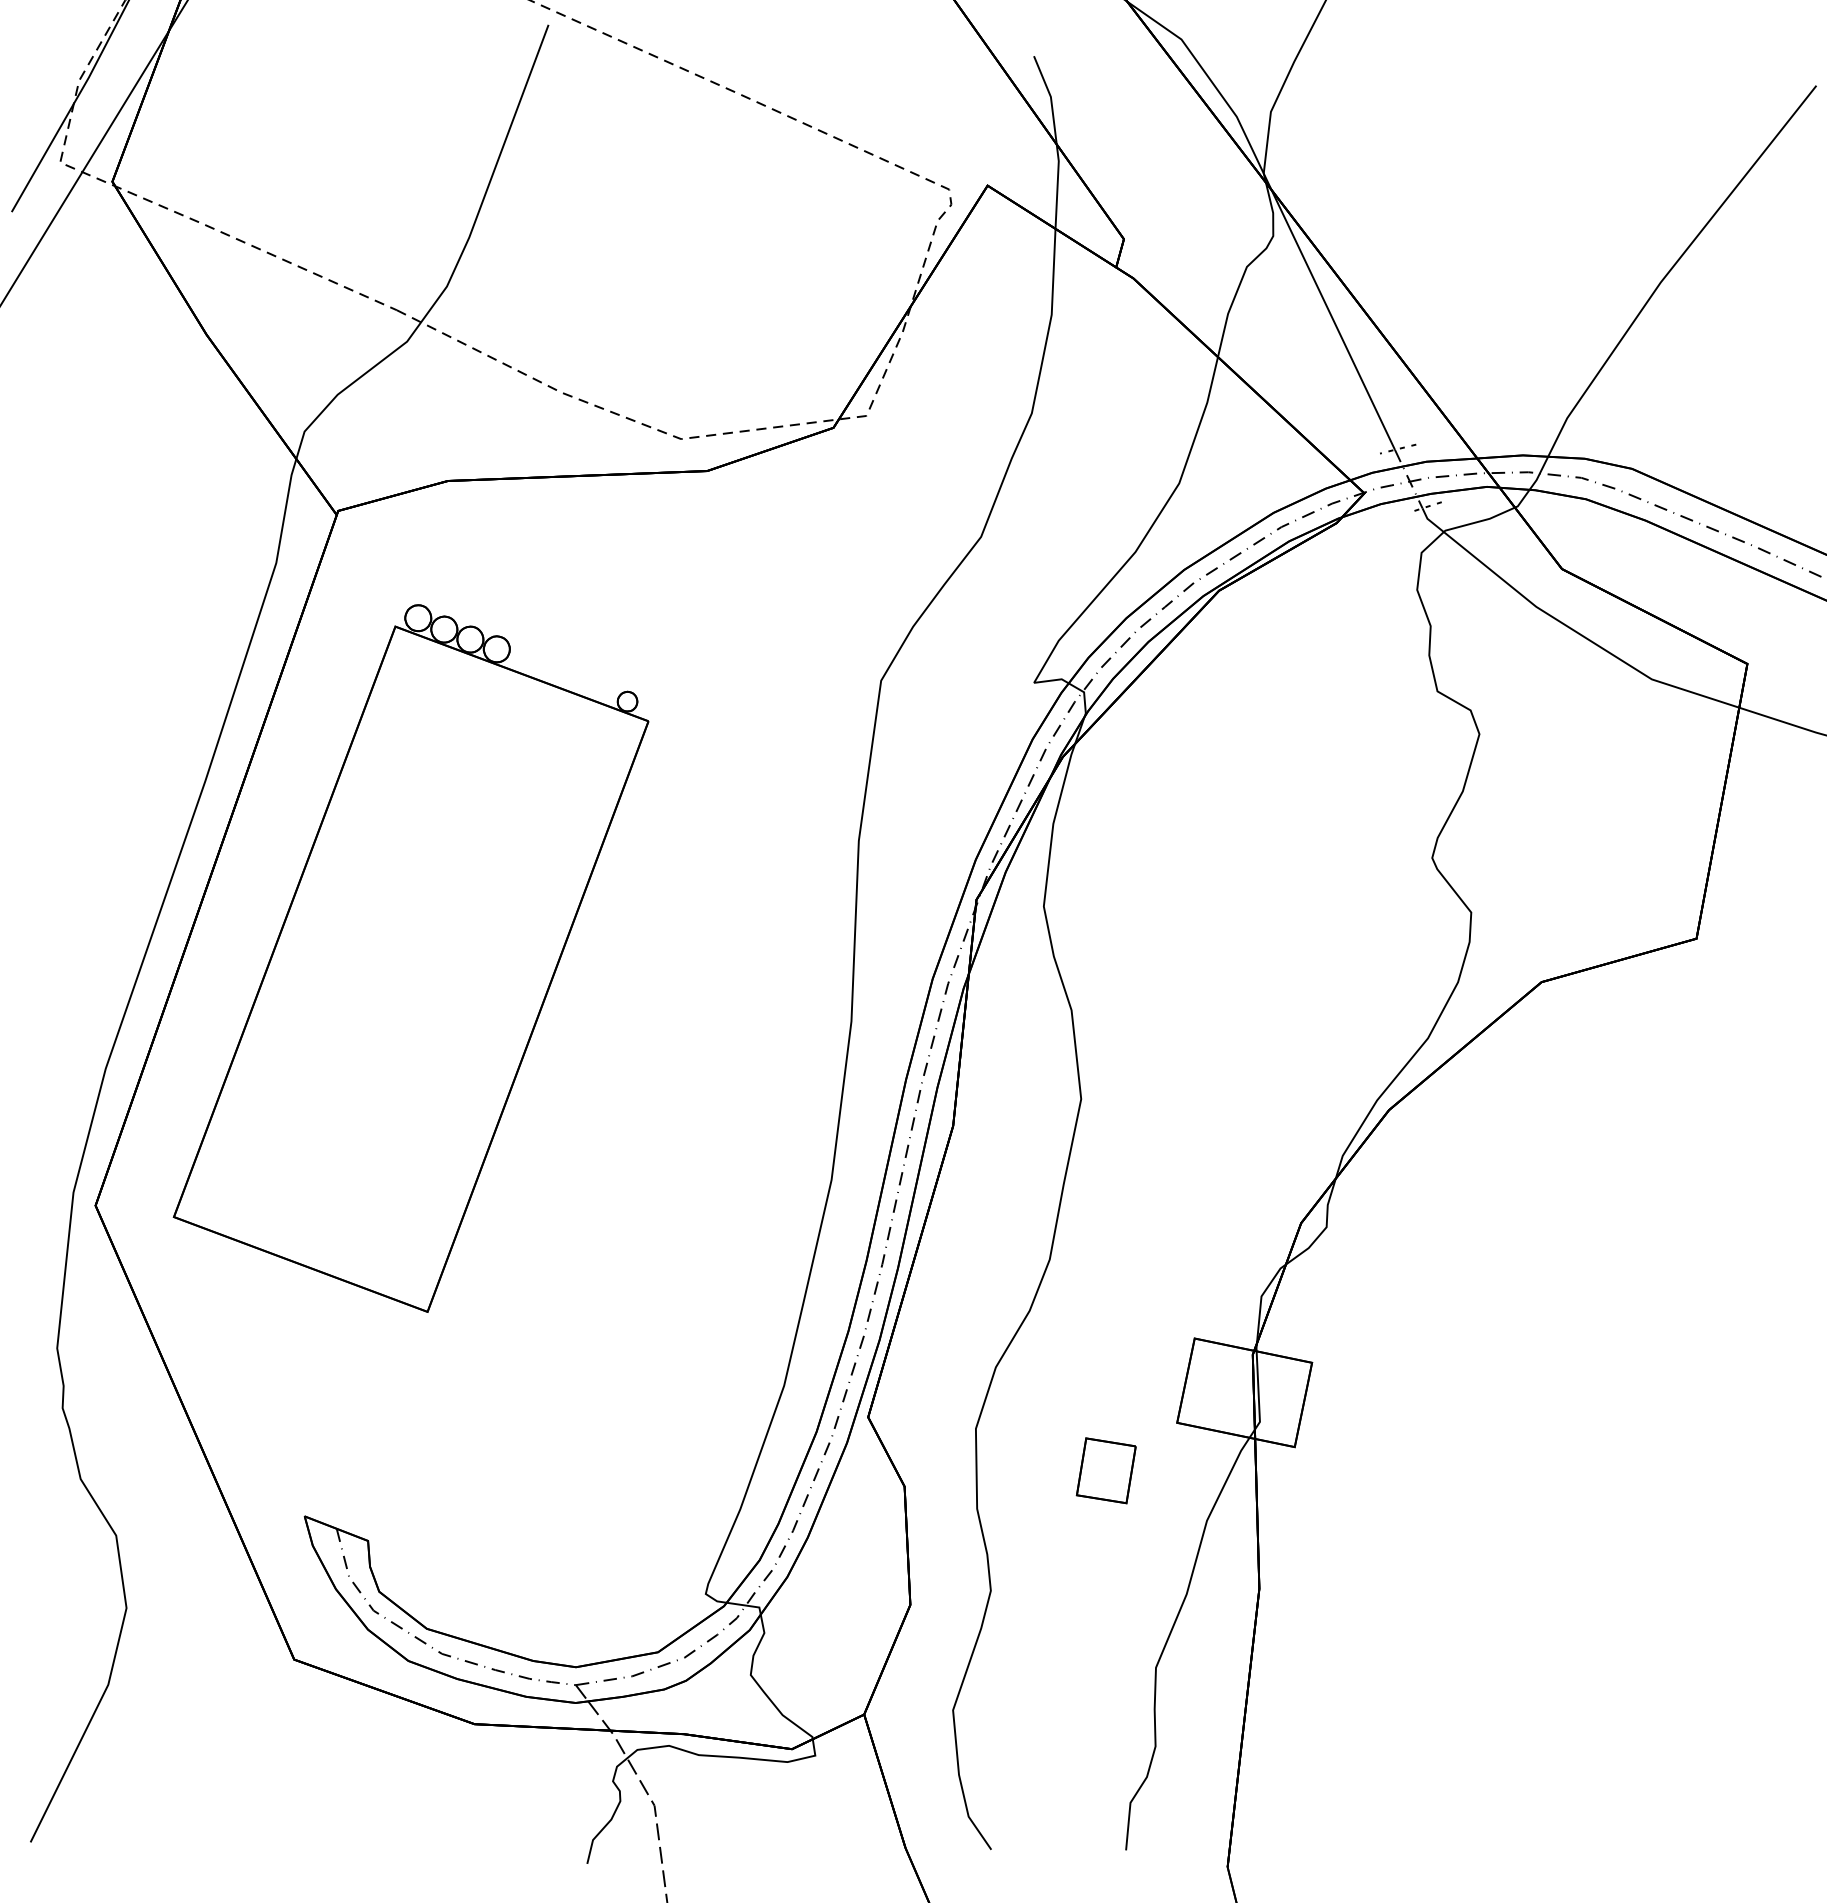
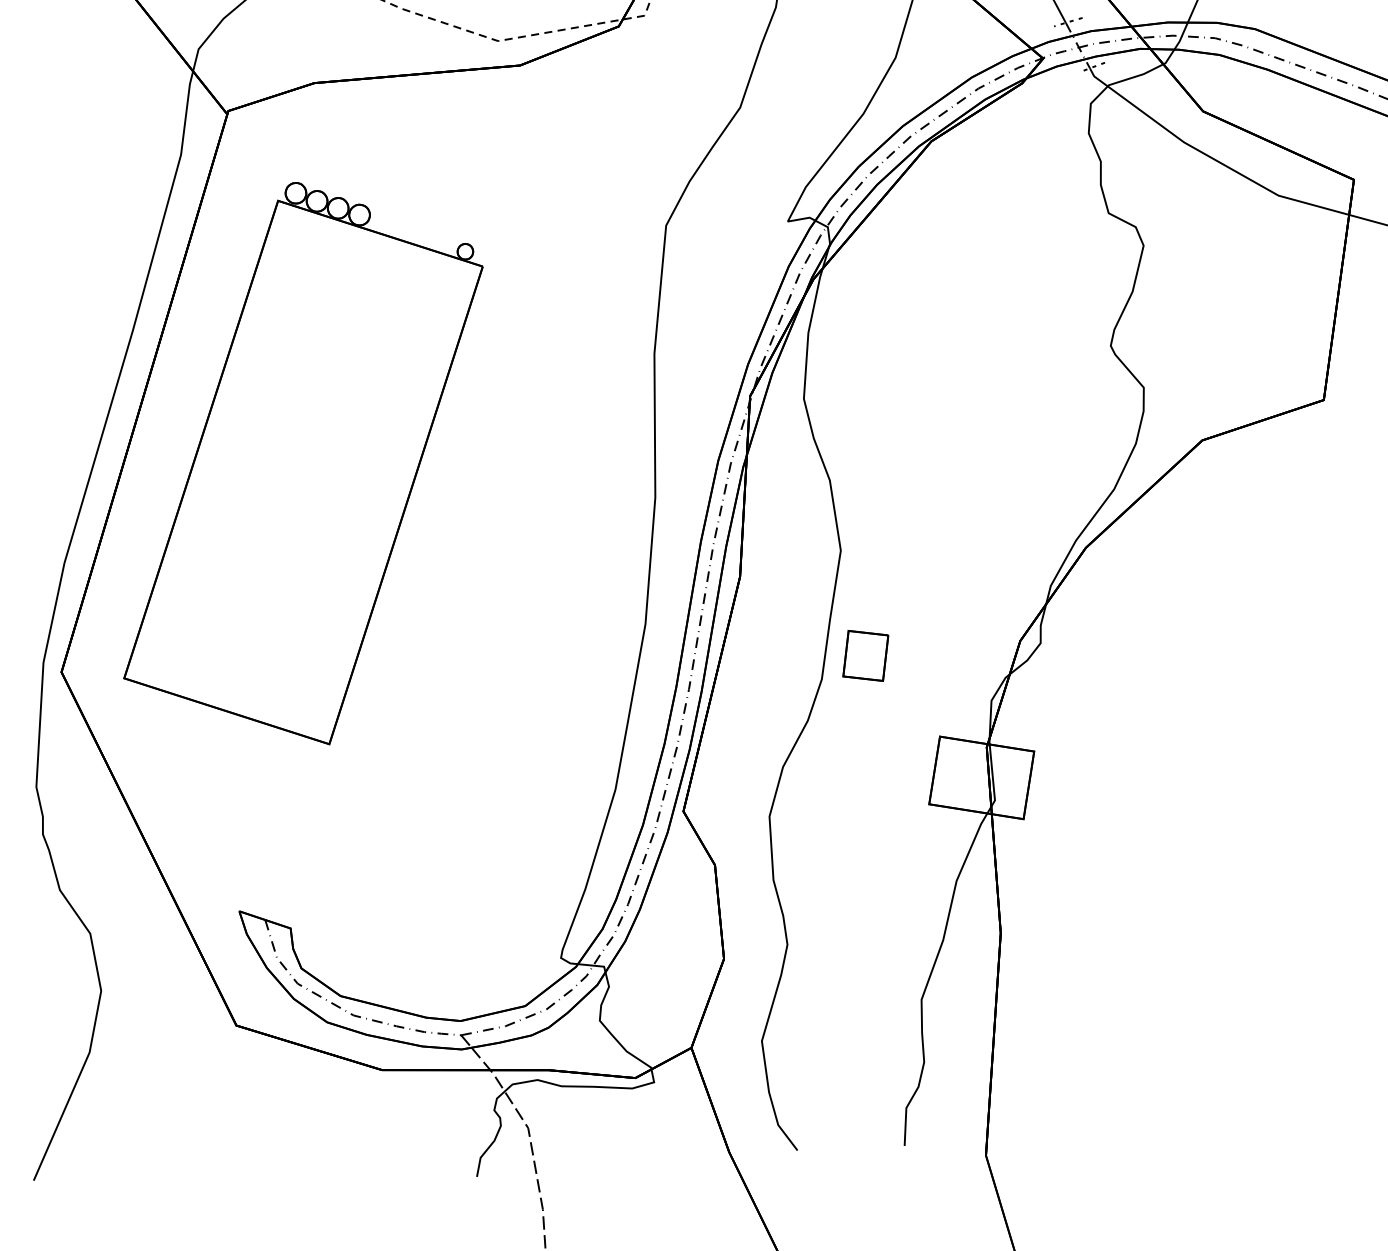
part: (1105, 1470) -> (865, 655), moved

